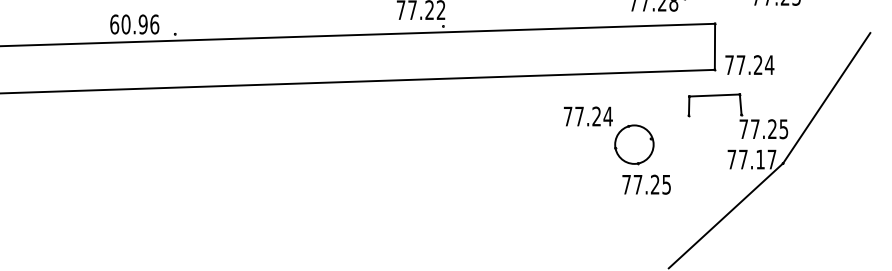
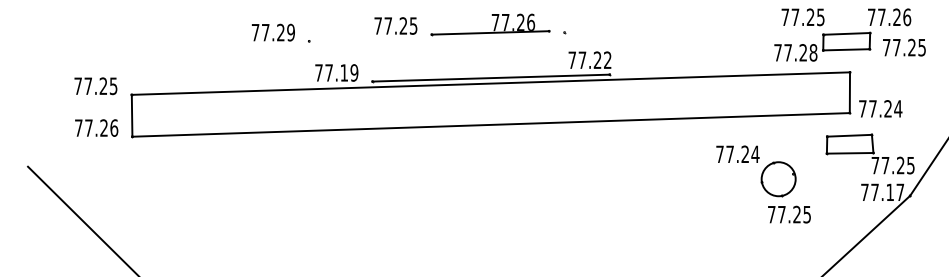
text: (134, 23) -> (336, 72), 60.96 -> 77.19
line: (308, 29) -> (490, 77), added
line: (714, 115) -> (849, 153), added

